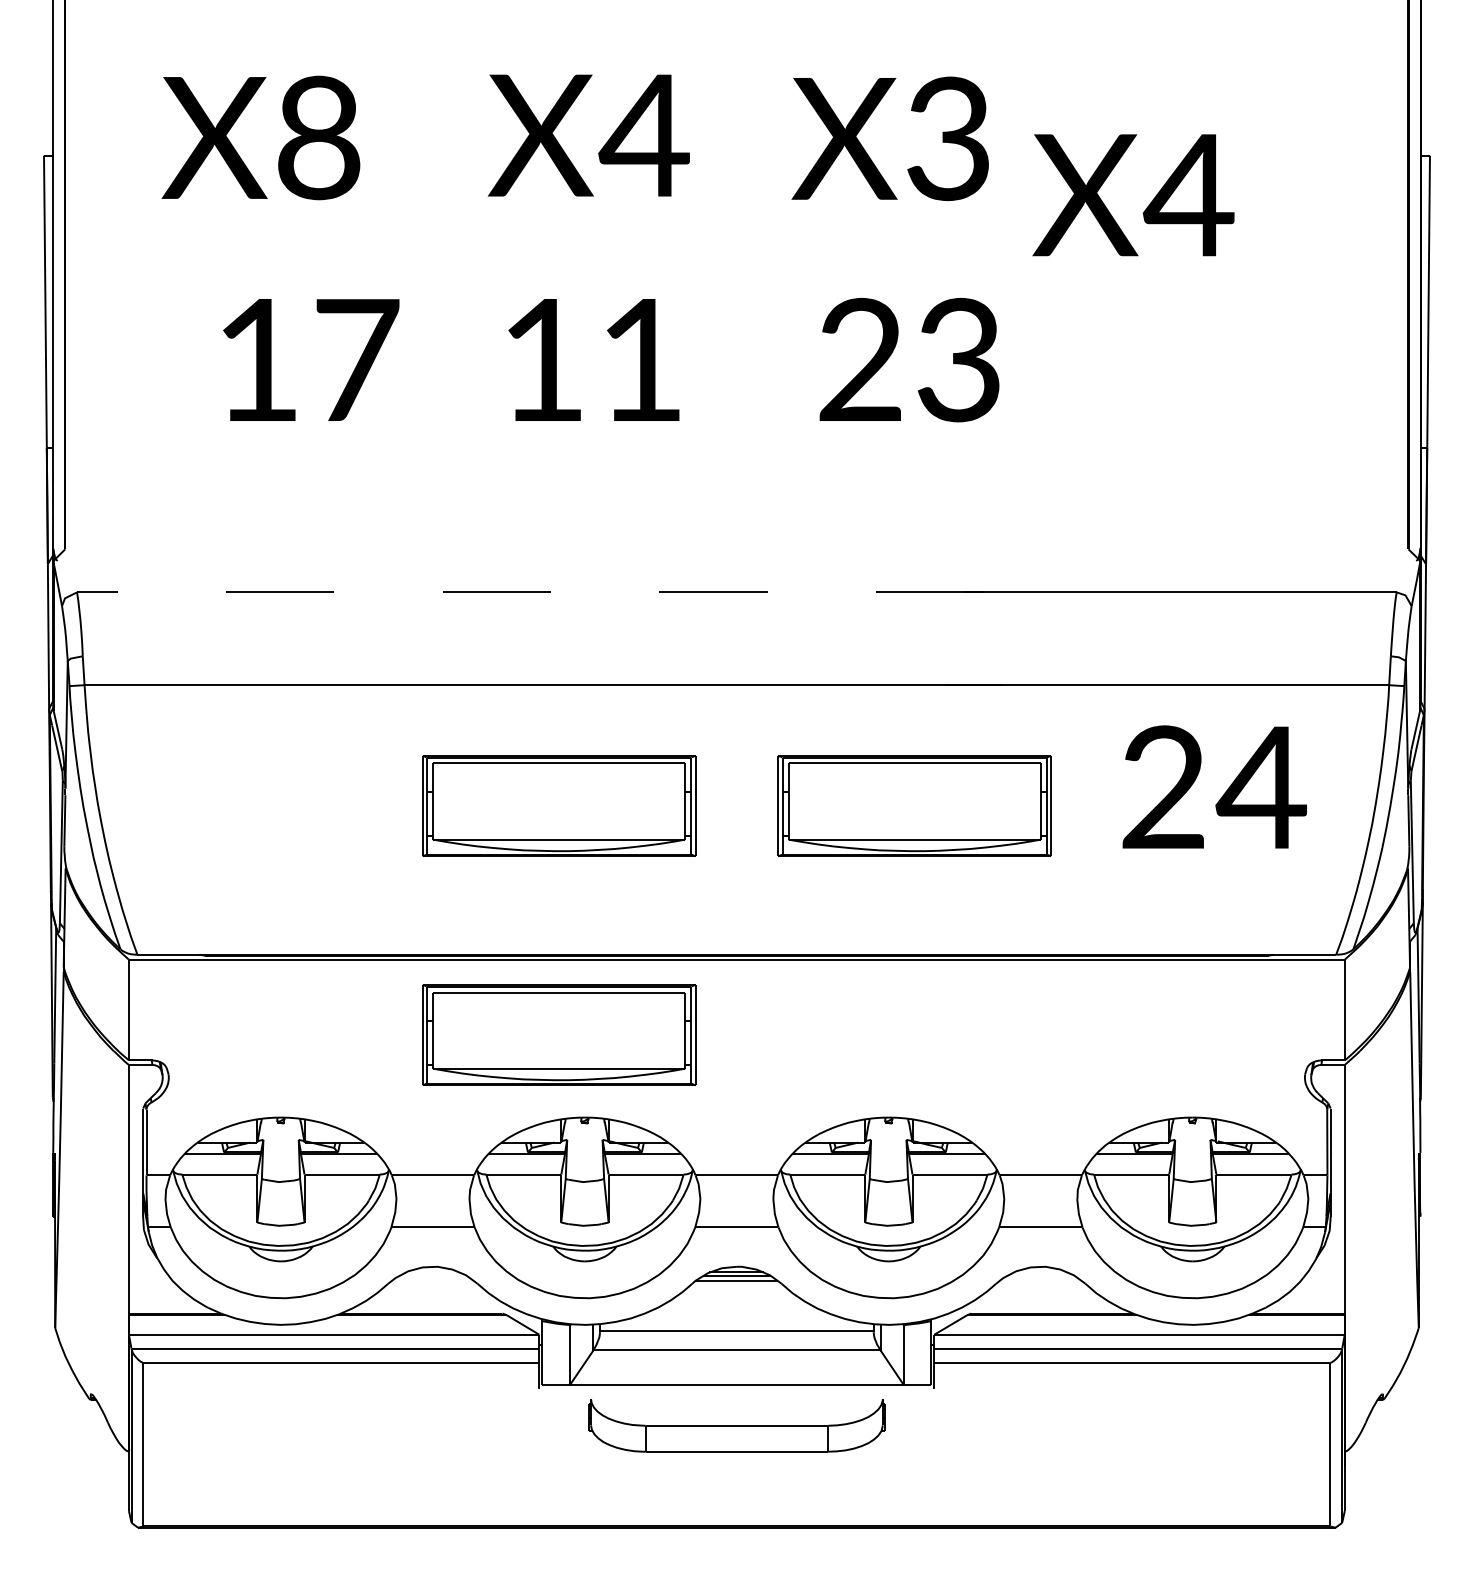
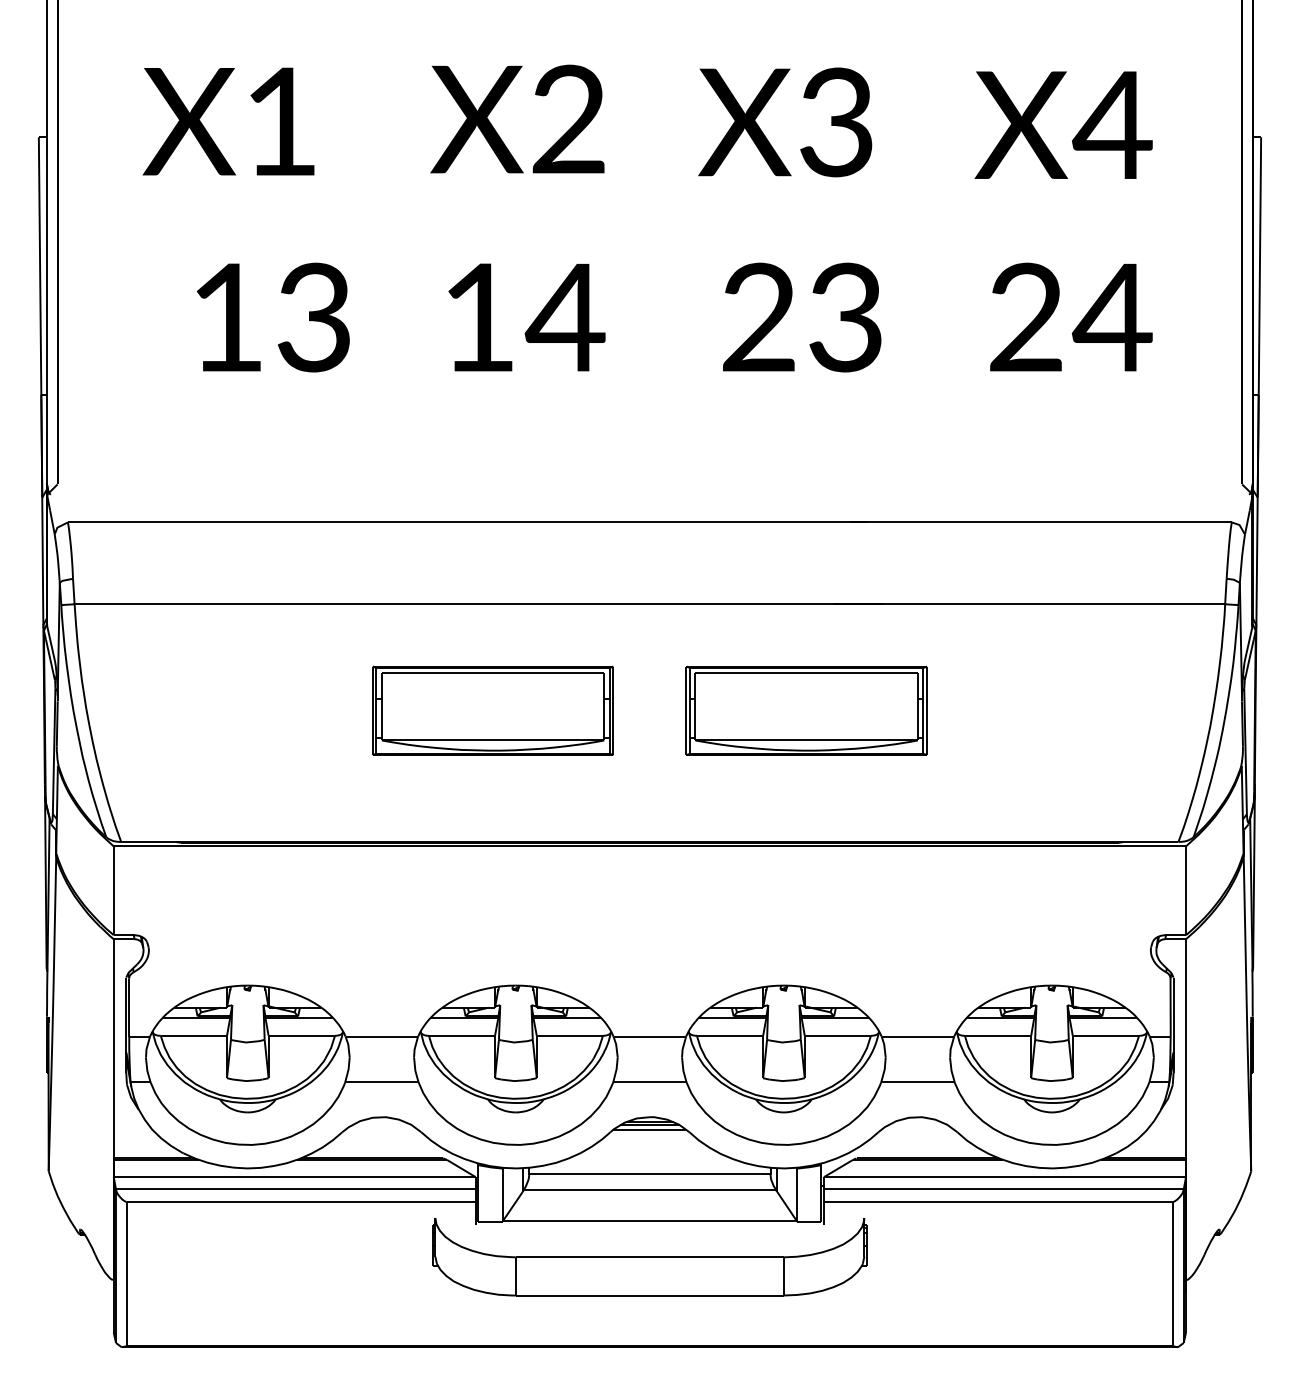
text: (643, 134) -> (567, 118), X4 -> X2
text: (319, 137) -> (281, 121), X8 -> X1
text: (1133, 194) -> (1063, 124), moved
text: (357, 360) -> (315, 317), 17 -> 13
text: (640, 360) -> (564, 317), 11 -> 14
line: (530, 592) -> (467, 522), dashed -> solid
text: (1214, 786) -> (1071, 316), moved
part: (558, 1034) -> (492, 912), removed
part: (736, 1425) -> (649, 1257), size x1.67

